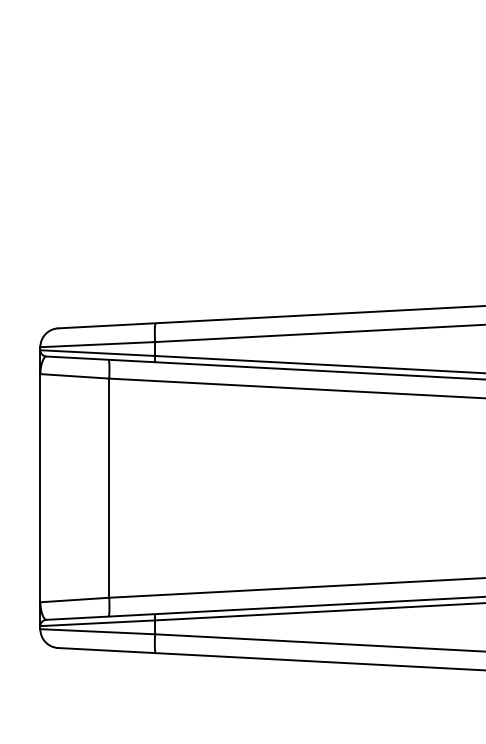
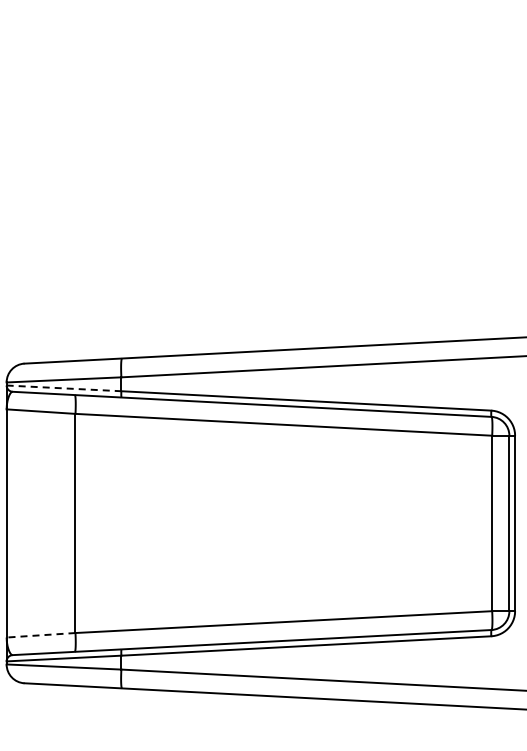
line: (98, 353) -> (64, 388), solid -> dashed
line: (74, 600) -> (40, 635), solid -> dashed

